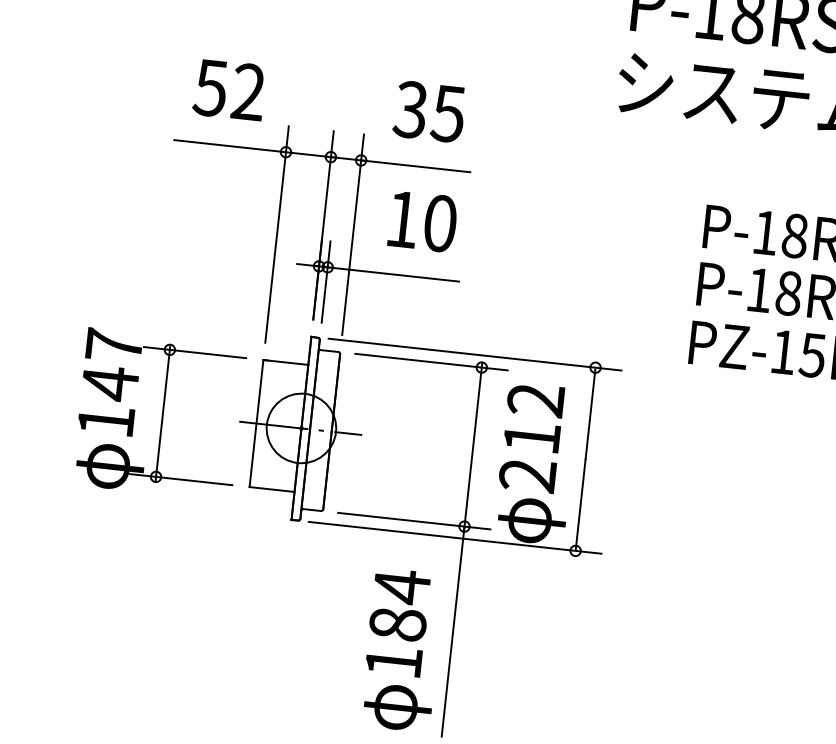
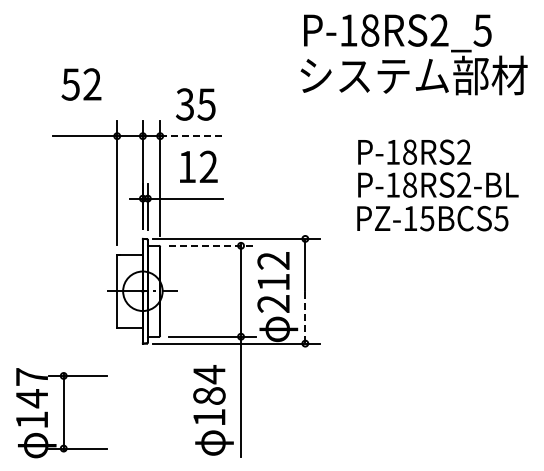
text: (229, 90) -> (81, 84), moved
line: (415, 166) -> (191, 136), solid -> dashed
text: (439, 222) -> (208, 166), 10 -> 12
line: (431, 361) -> (212, 245), solid -> dashed
part: (158, 415) -> (61, 413), moved
line: (581, 503) -> (305, 316), solid -> dashed

